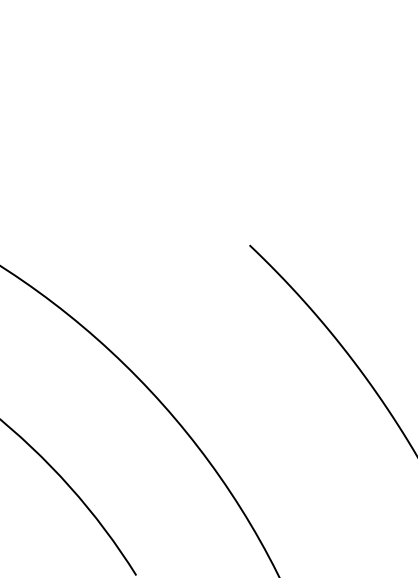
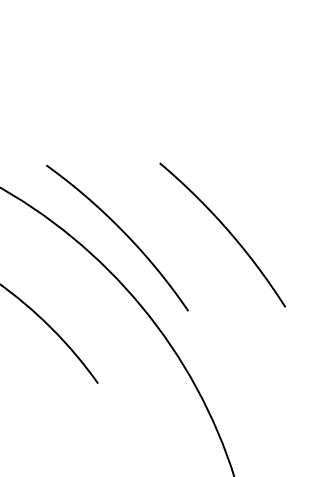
curve: (186, 347) -> (122, 232), added

